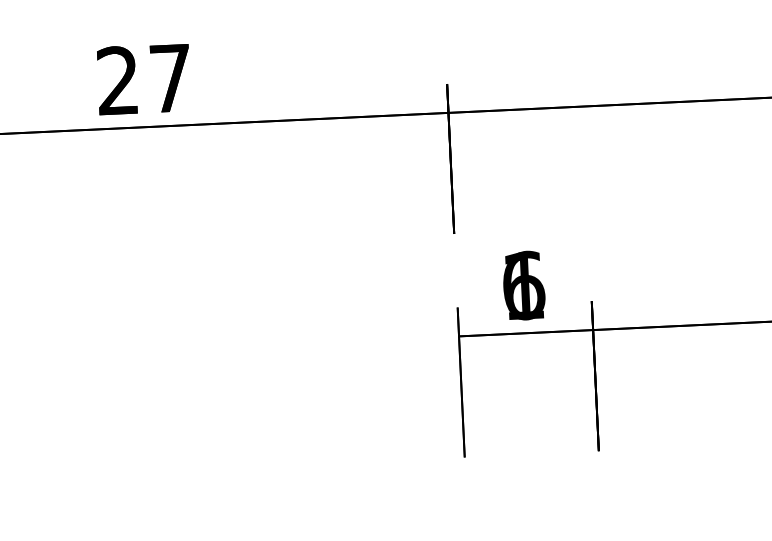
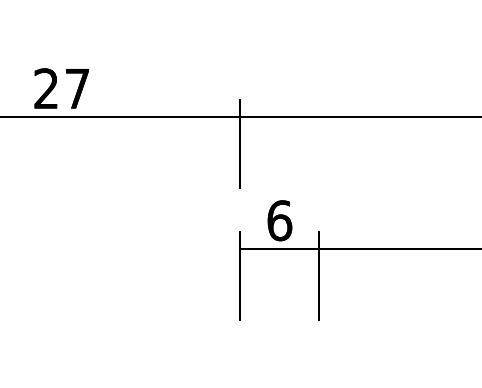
text: (523, 285) -> (279, 220), 1 -> 6

